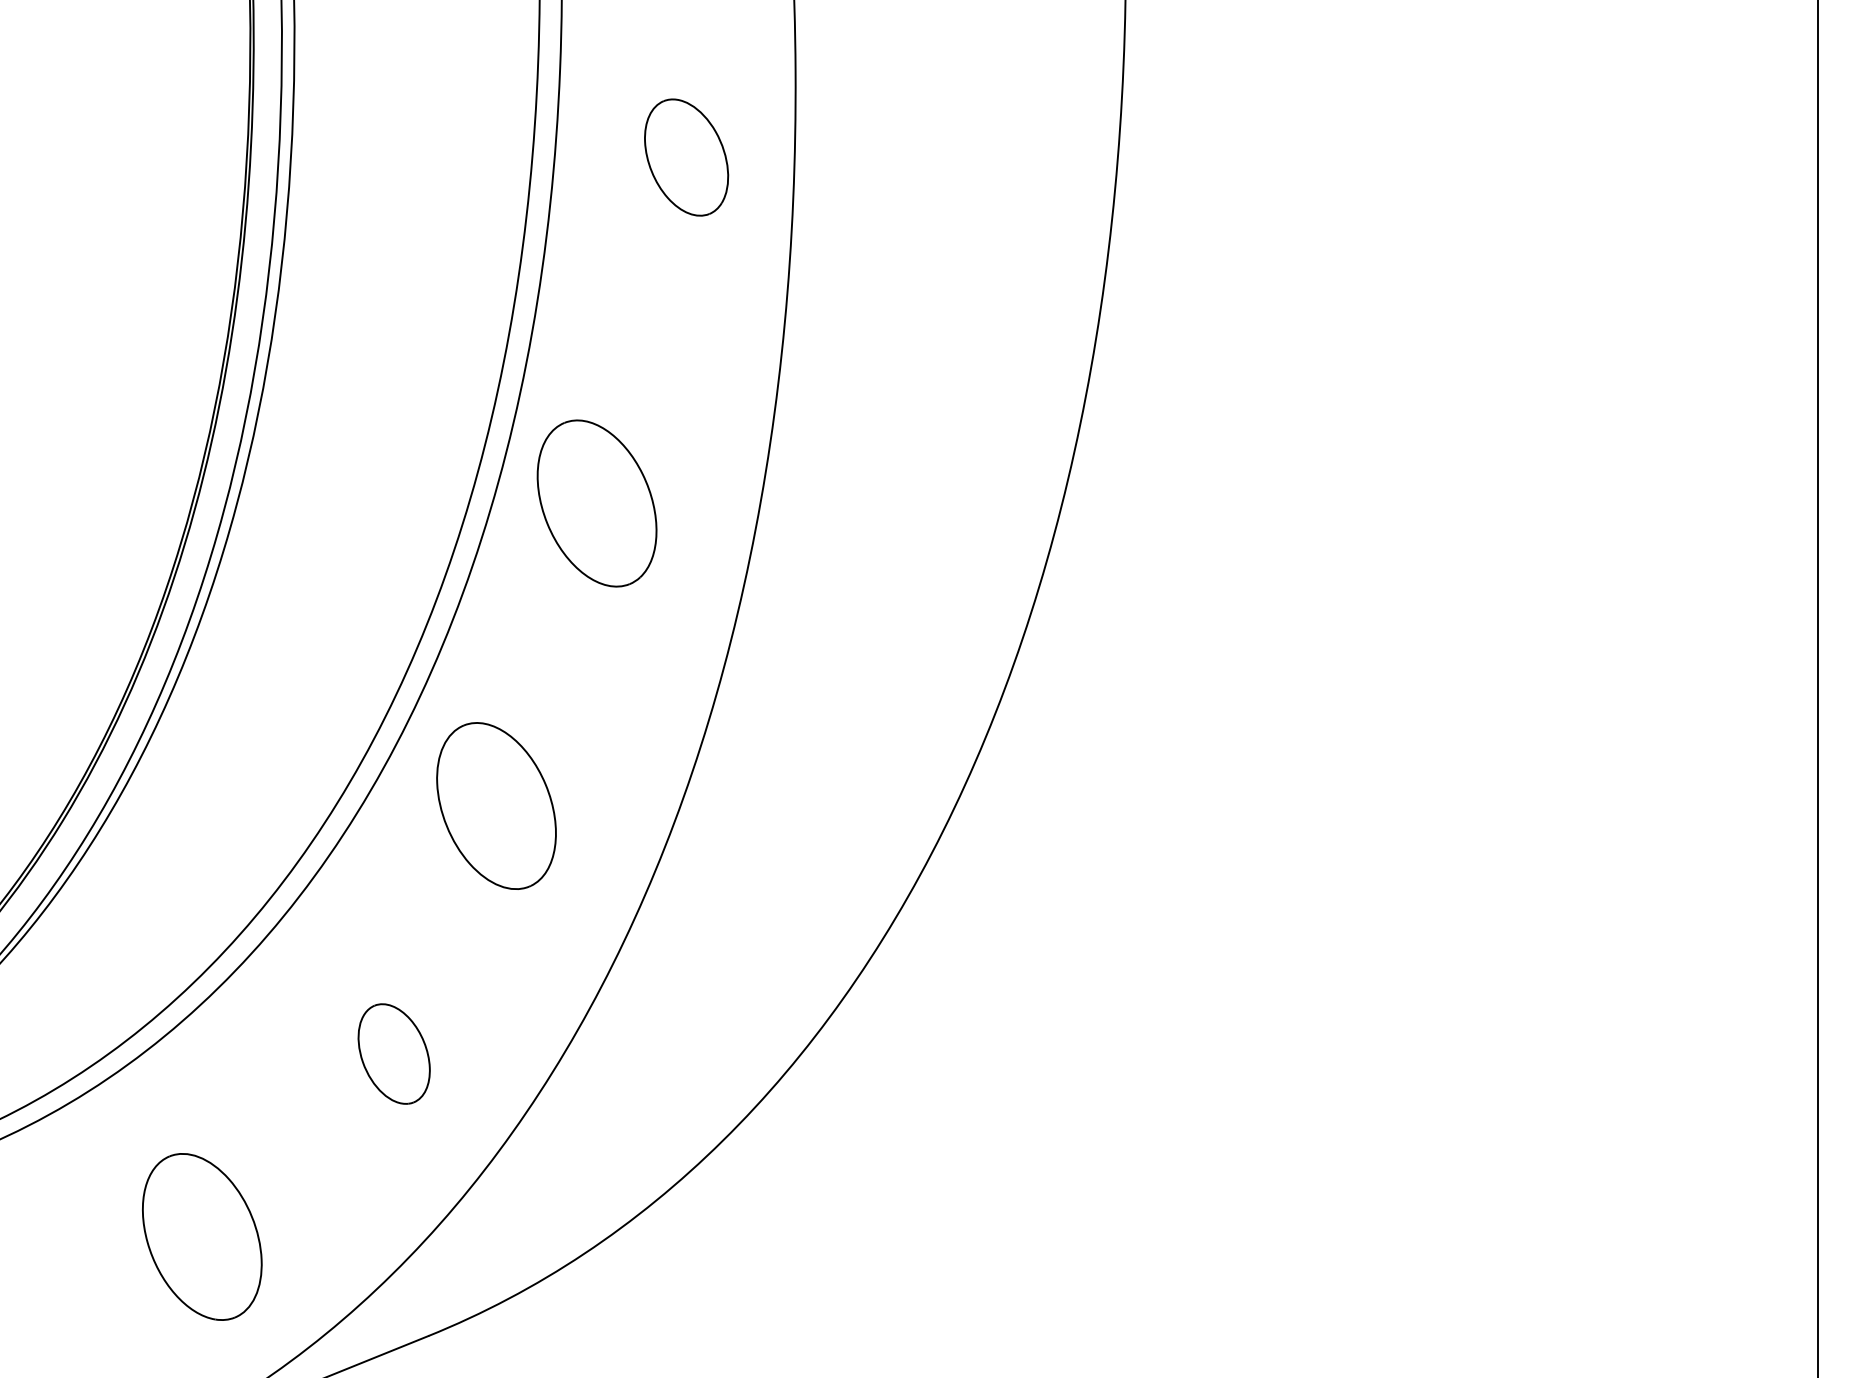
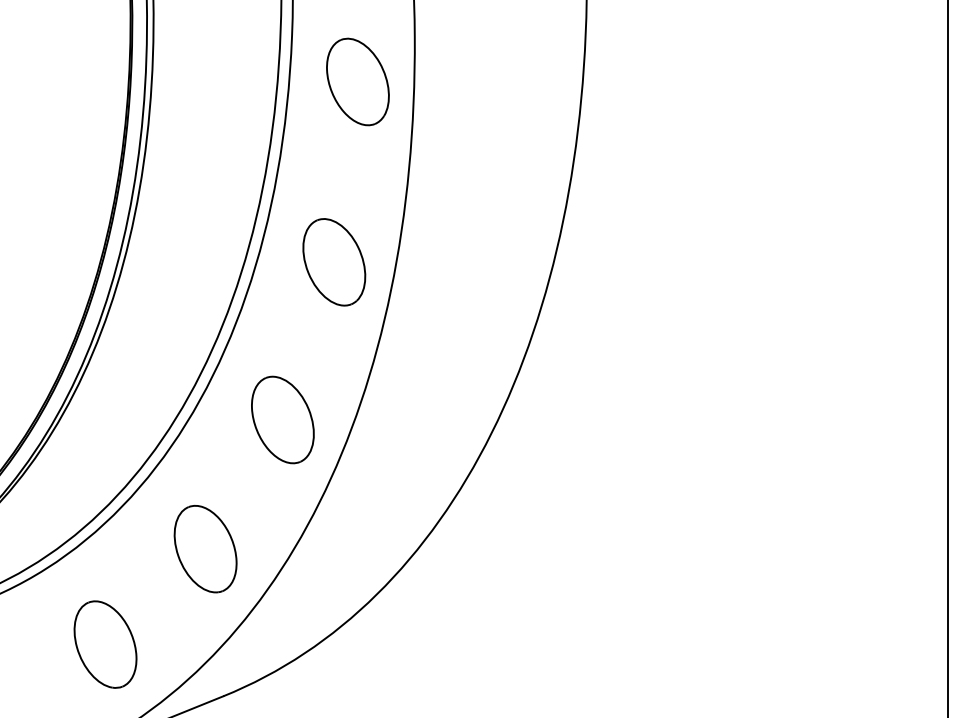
part: (685, 156) -> (357, 81), size x1.43
part: (597, 503) -> (334, 262), moved
part: (495, 805) -> (282, 419), moved
part: (394, 1054) -> (205, 549), size x1.67

